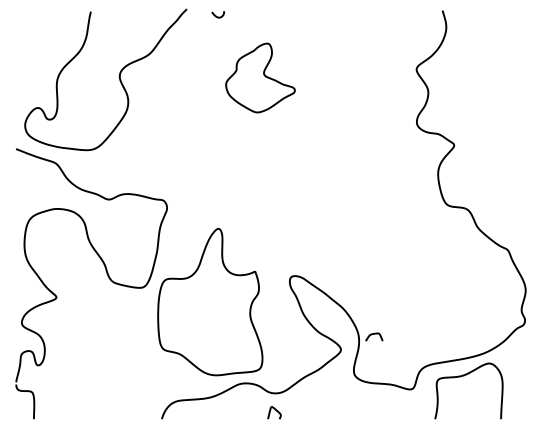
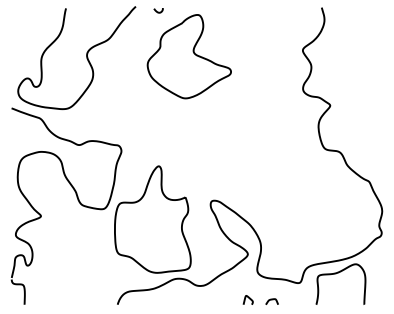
part: (260, 77) -> (189, 56), size x1.67
curve: (374, 334) -> (272, 299), moved
curve: (275, 410) -> (248, 298), moved

